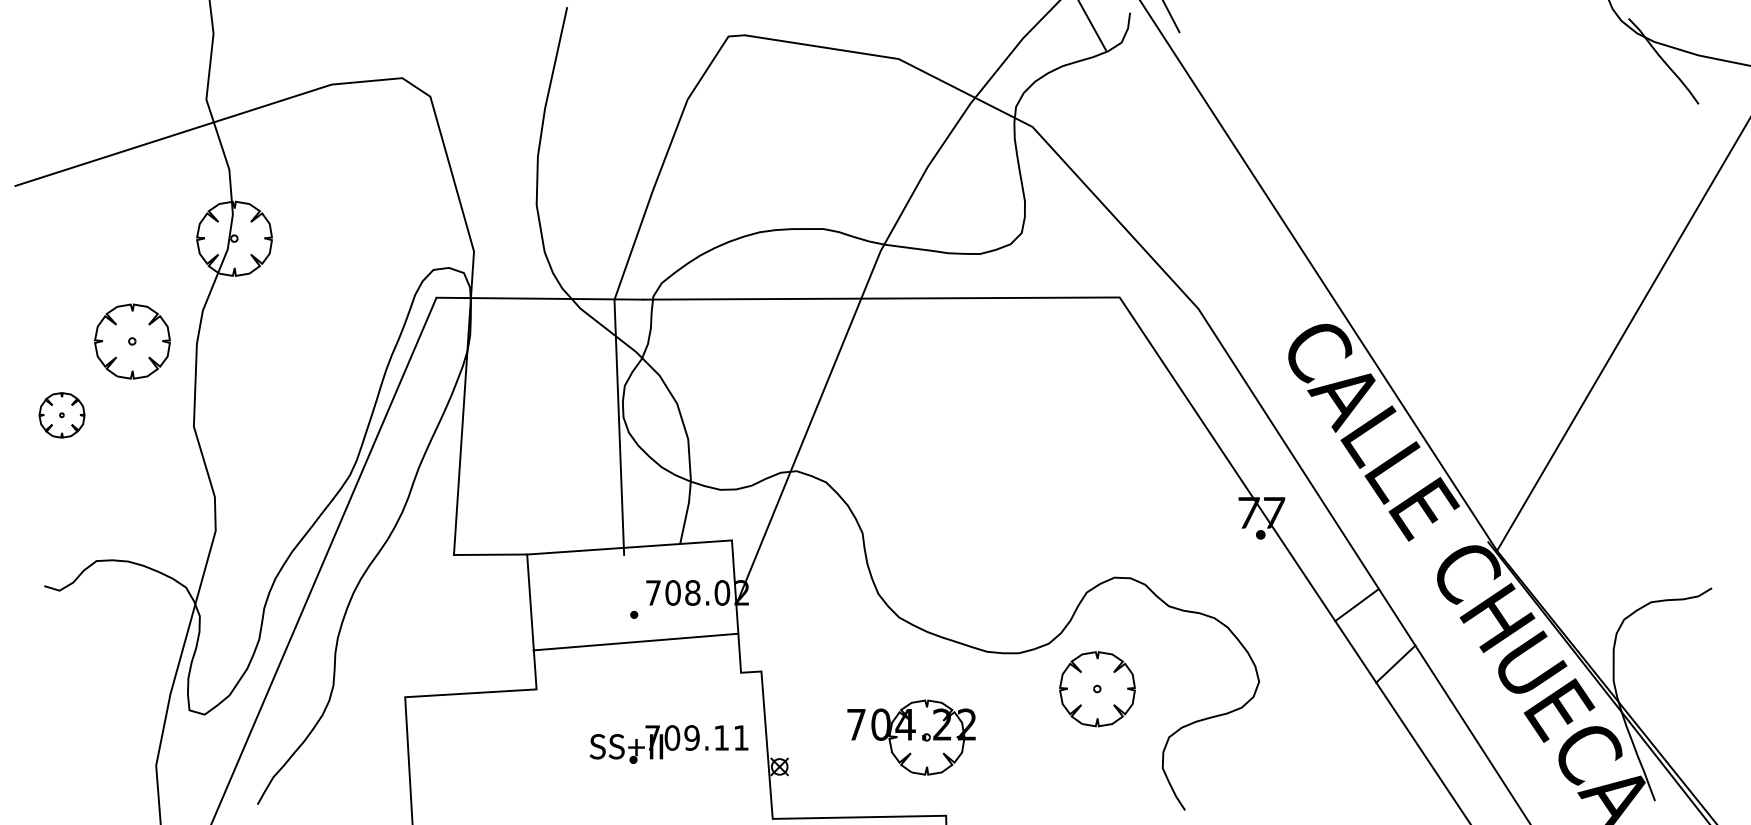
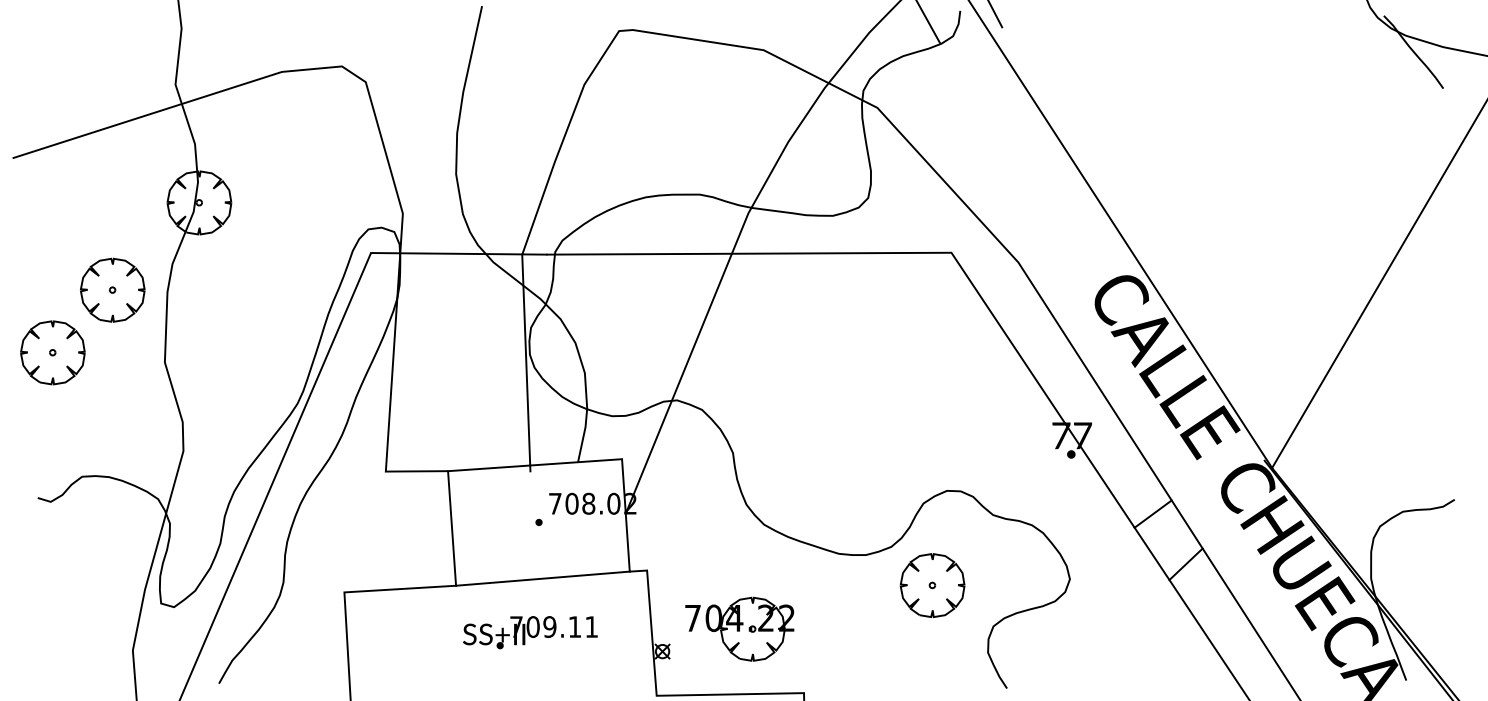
part: (61, 415) -> (52, 353), size x1.67
line: (635, 641) -> (542, 578), moved
part: (911, 737) -> (739, 629), moved
part: (668, 744) -> (529, 632), moved

